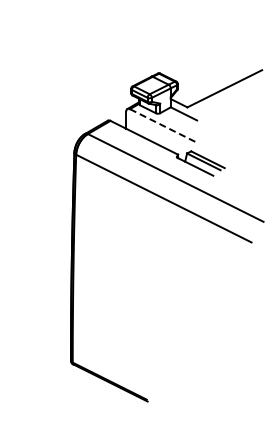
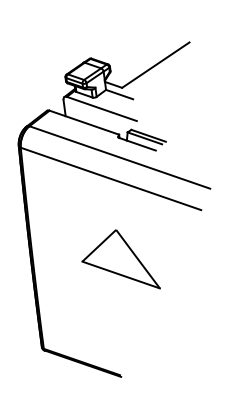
line: (164, 126) -> (102, 109), dashed -> solid
part: (160, 283) -> (118, 261), added

